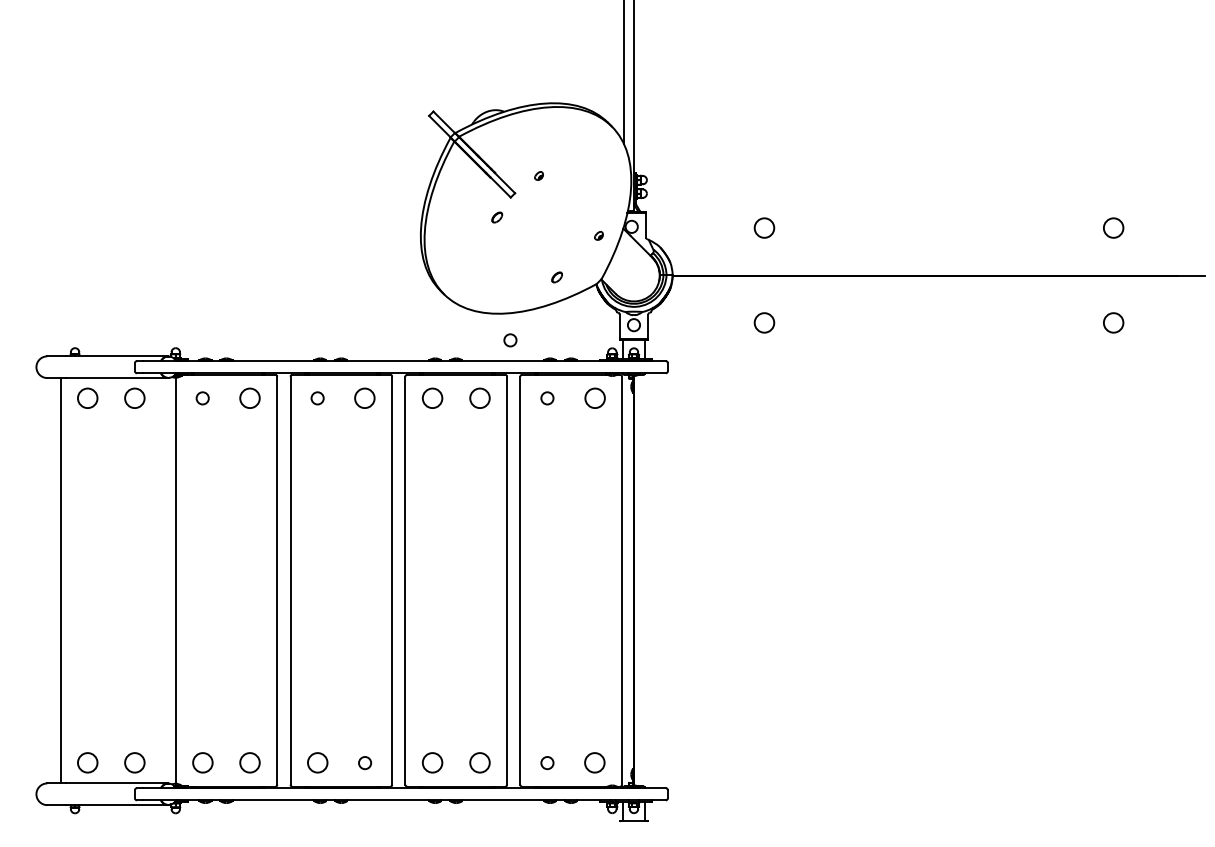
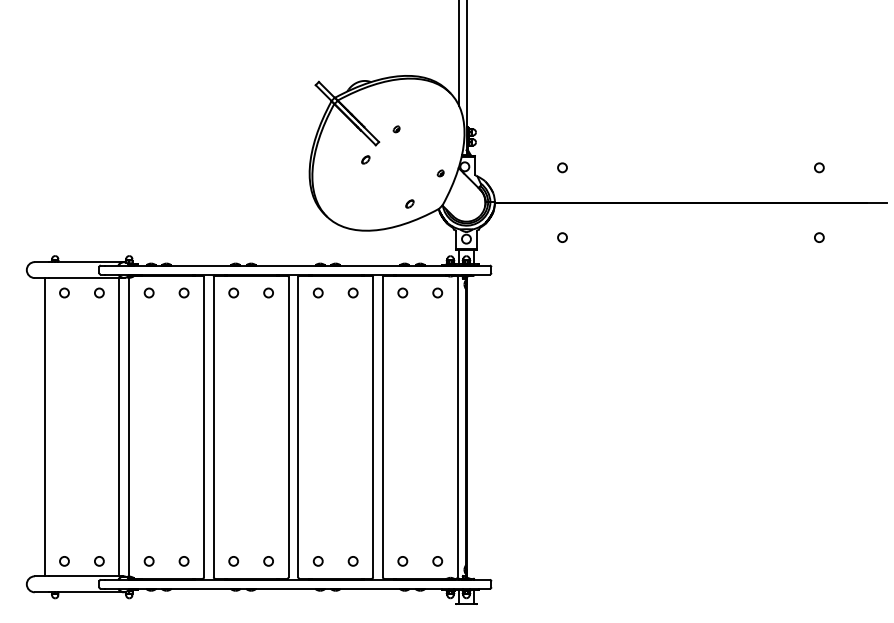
circle: (764, 228) -> (562, 168), size x0.62
circle: (1113, 228) -> (819, 168), size x0.62
circle: (764, 323) -> (562, 237), size x0.62
circle: (1113, 323) -> (819, 237), size x0.62
circle: (510, 340) -> (375, 250), removed
circle: (87, 398) -> (64, 293), size x0.62
circle: (135, 398) -> (99, 293), size x0.62
circle: (250, 398) -> (184, 293), size x0.62
circle: (365, 398) -> (268, 293), size x0.62
circle: (432, 398) -> (318, 293), size x0.62
circle: (479, 398) -> (352, 293), size x0.62
circle: (594, 398) -> (437, 293), size x0.62
line: (162, 580) -> (119, 427), added
circle: (87, 763) -> (64, 561), size x0.62
circle: (135, 763) -> (99, 561), size x0.62
circle: (202, 763) -> (149, 561), size x0.62
circle: (250, 763) -> (184, 561), size x0.62
circle: (317, 763) -> (233, 561), size x0.62
circle: (432, 763) -> (318, 561), size x0.62
circle: (479, 763) -> (352, 561), size x0.62
circle: (594, 763) -> (437, 561), size x0.62

